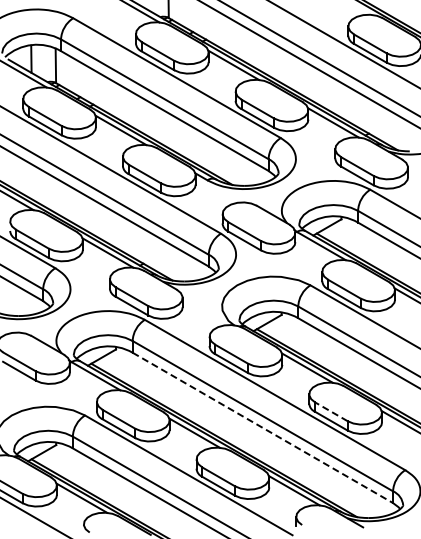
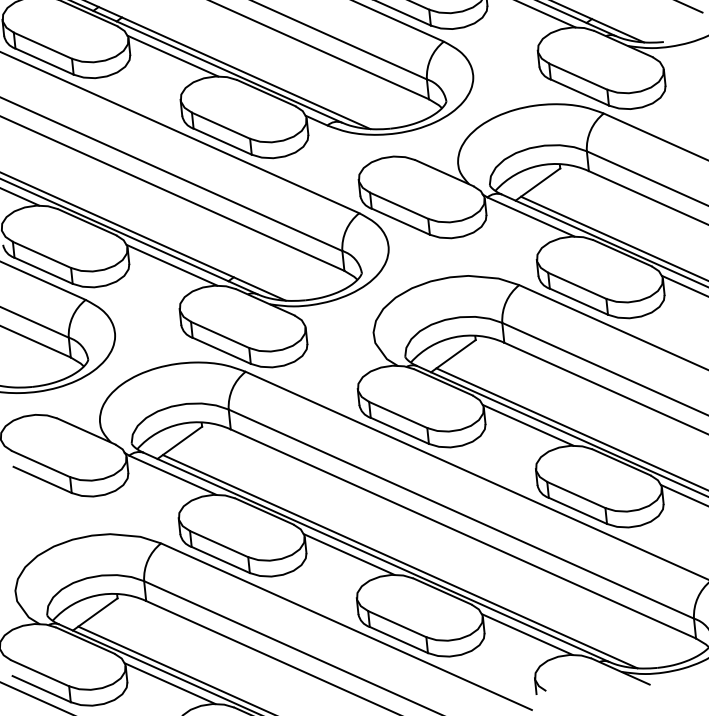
line: (331, 411) -> (576, 494), dashed -> solid
line: (263, 428) -> (464, 534), dashed -> solid

